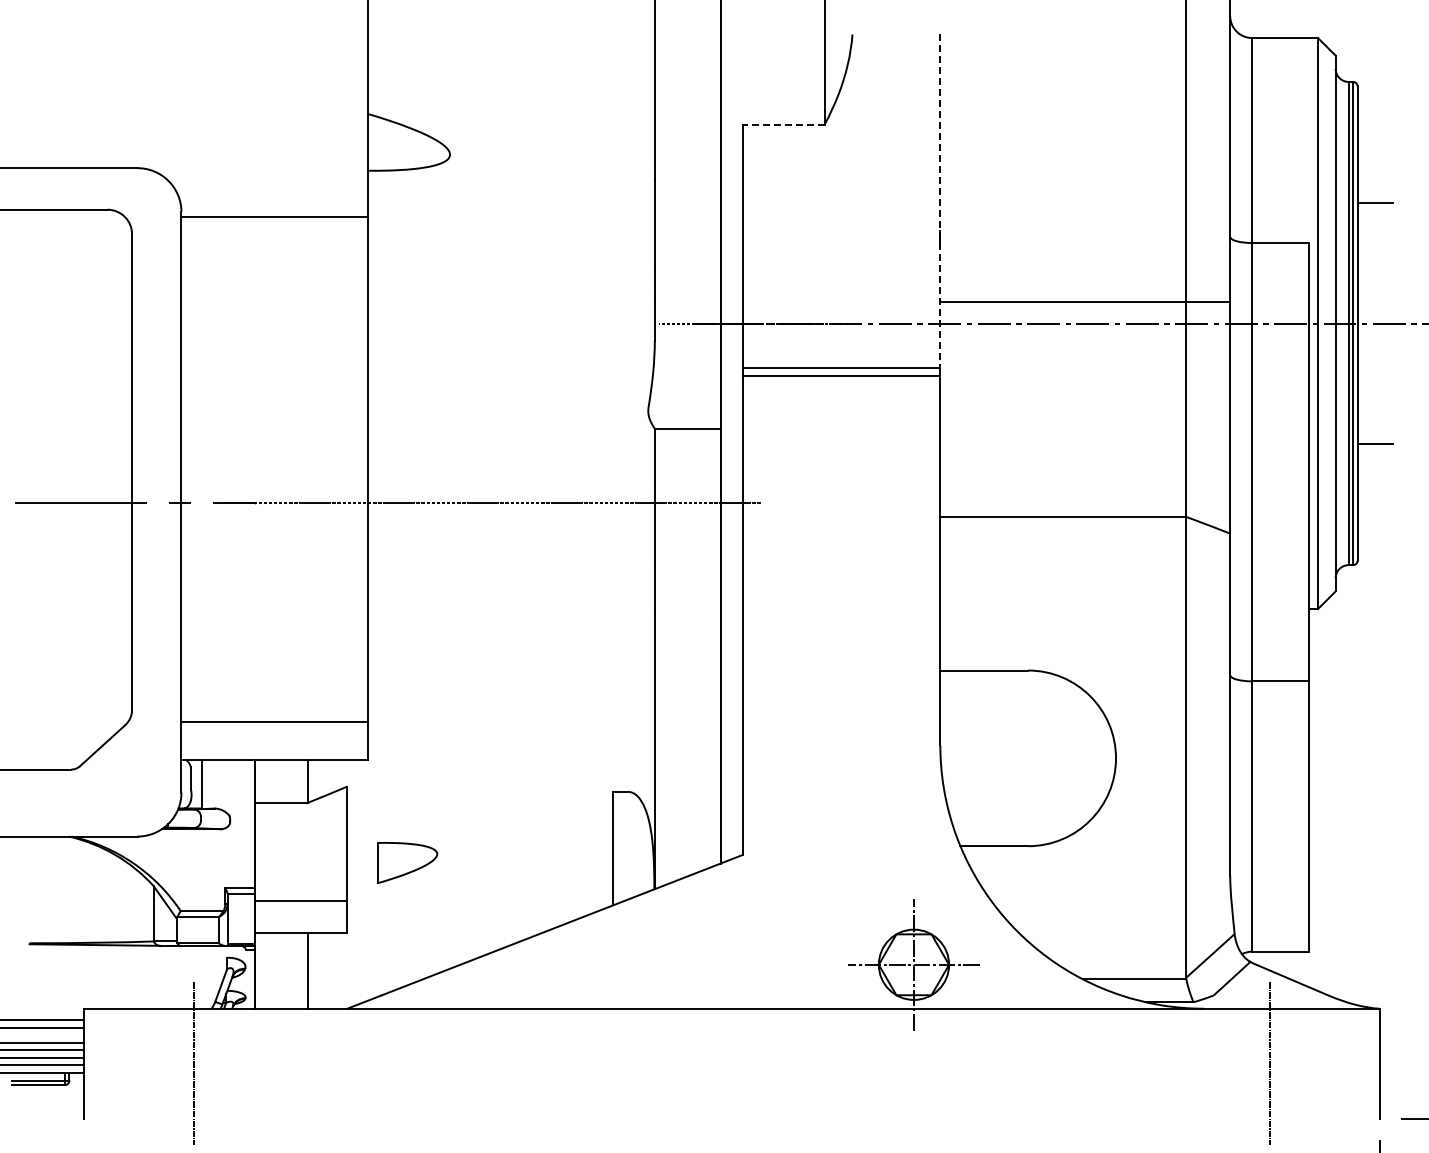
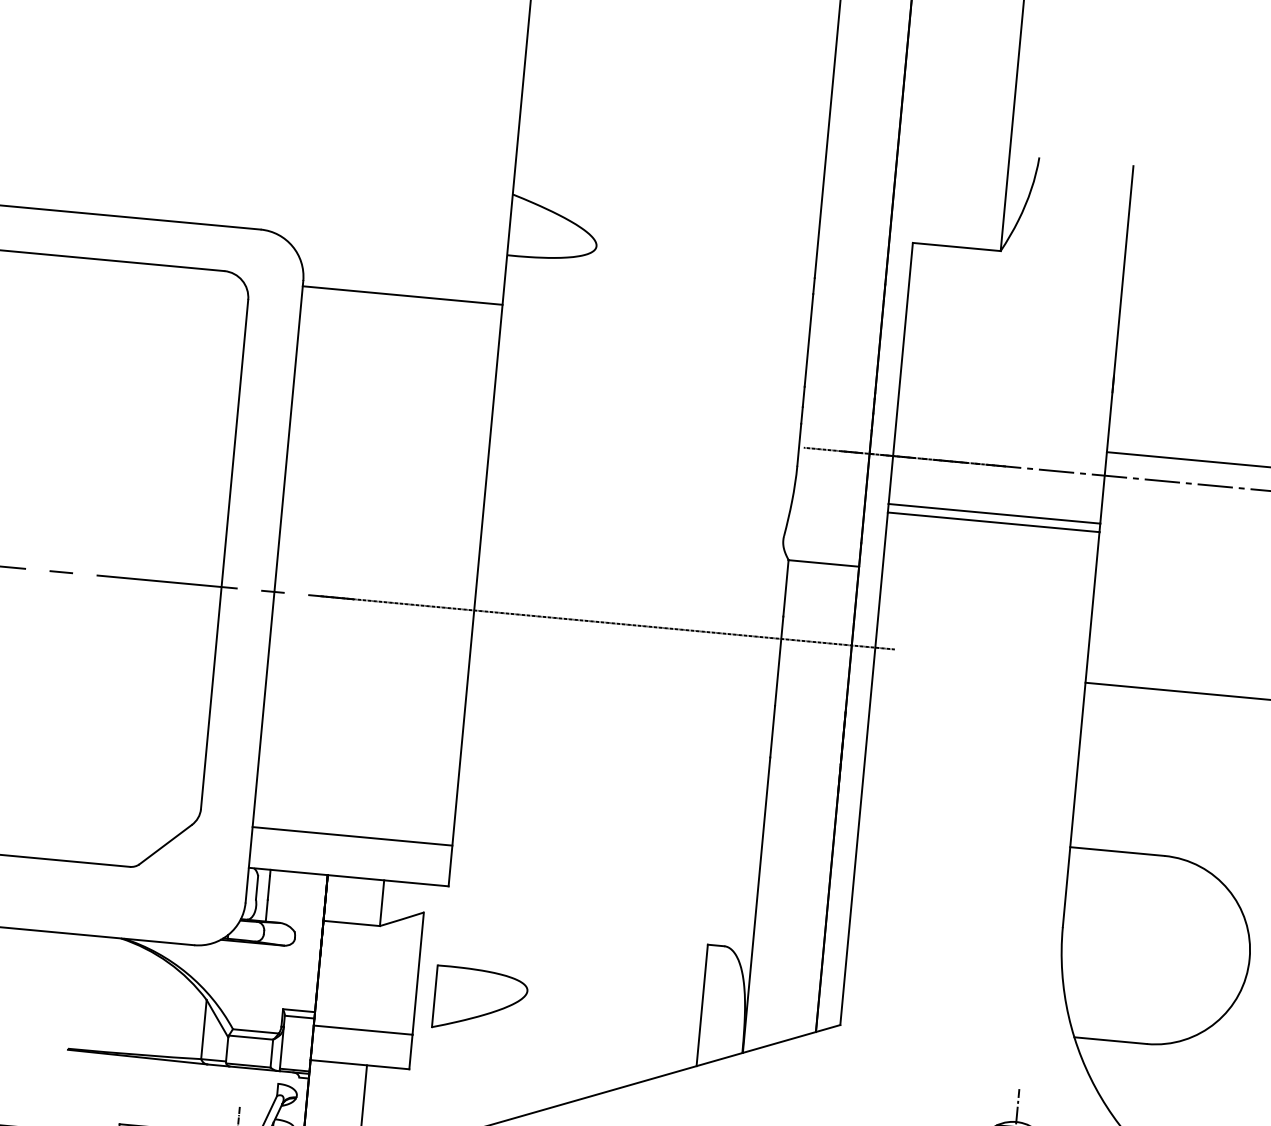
line: (783, 124) -> (956, 246), dashed -> solid
line: (940, 201) -> (1117, 345), dashed -> solid
part: (407, 862) -> (480, 999), size x1.43

